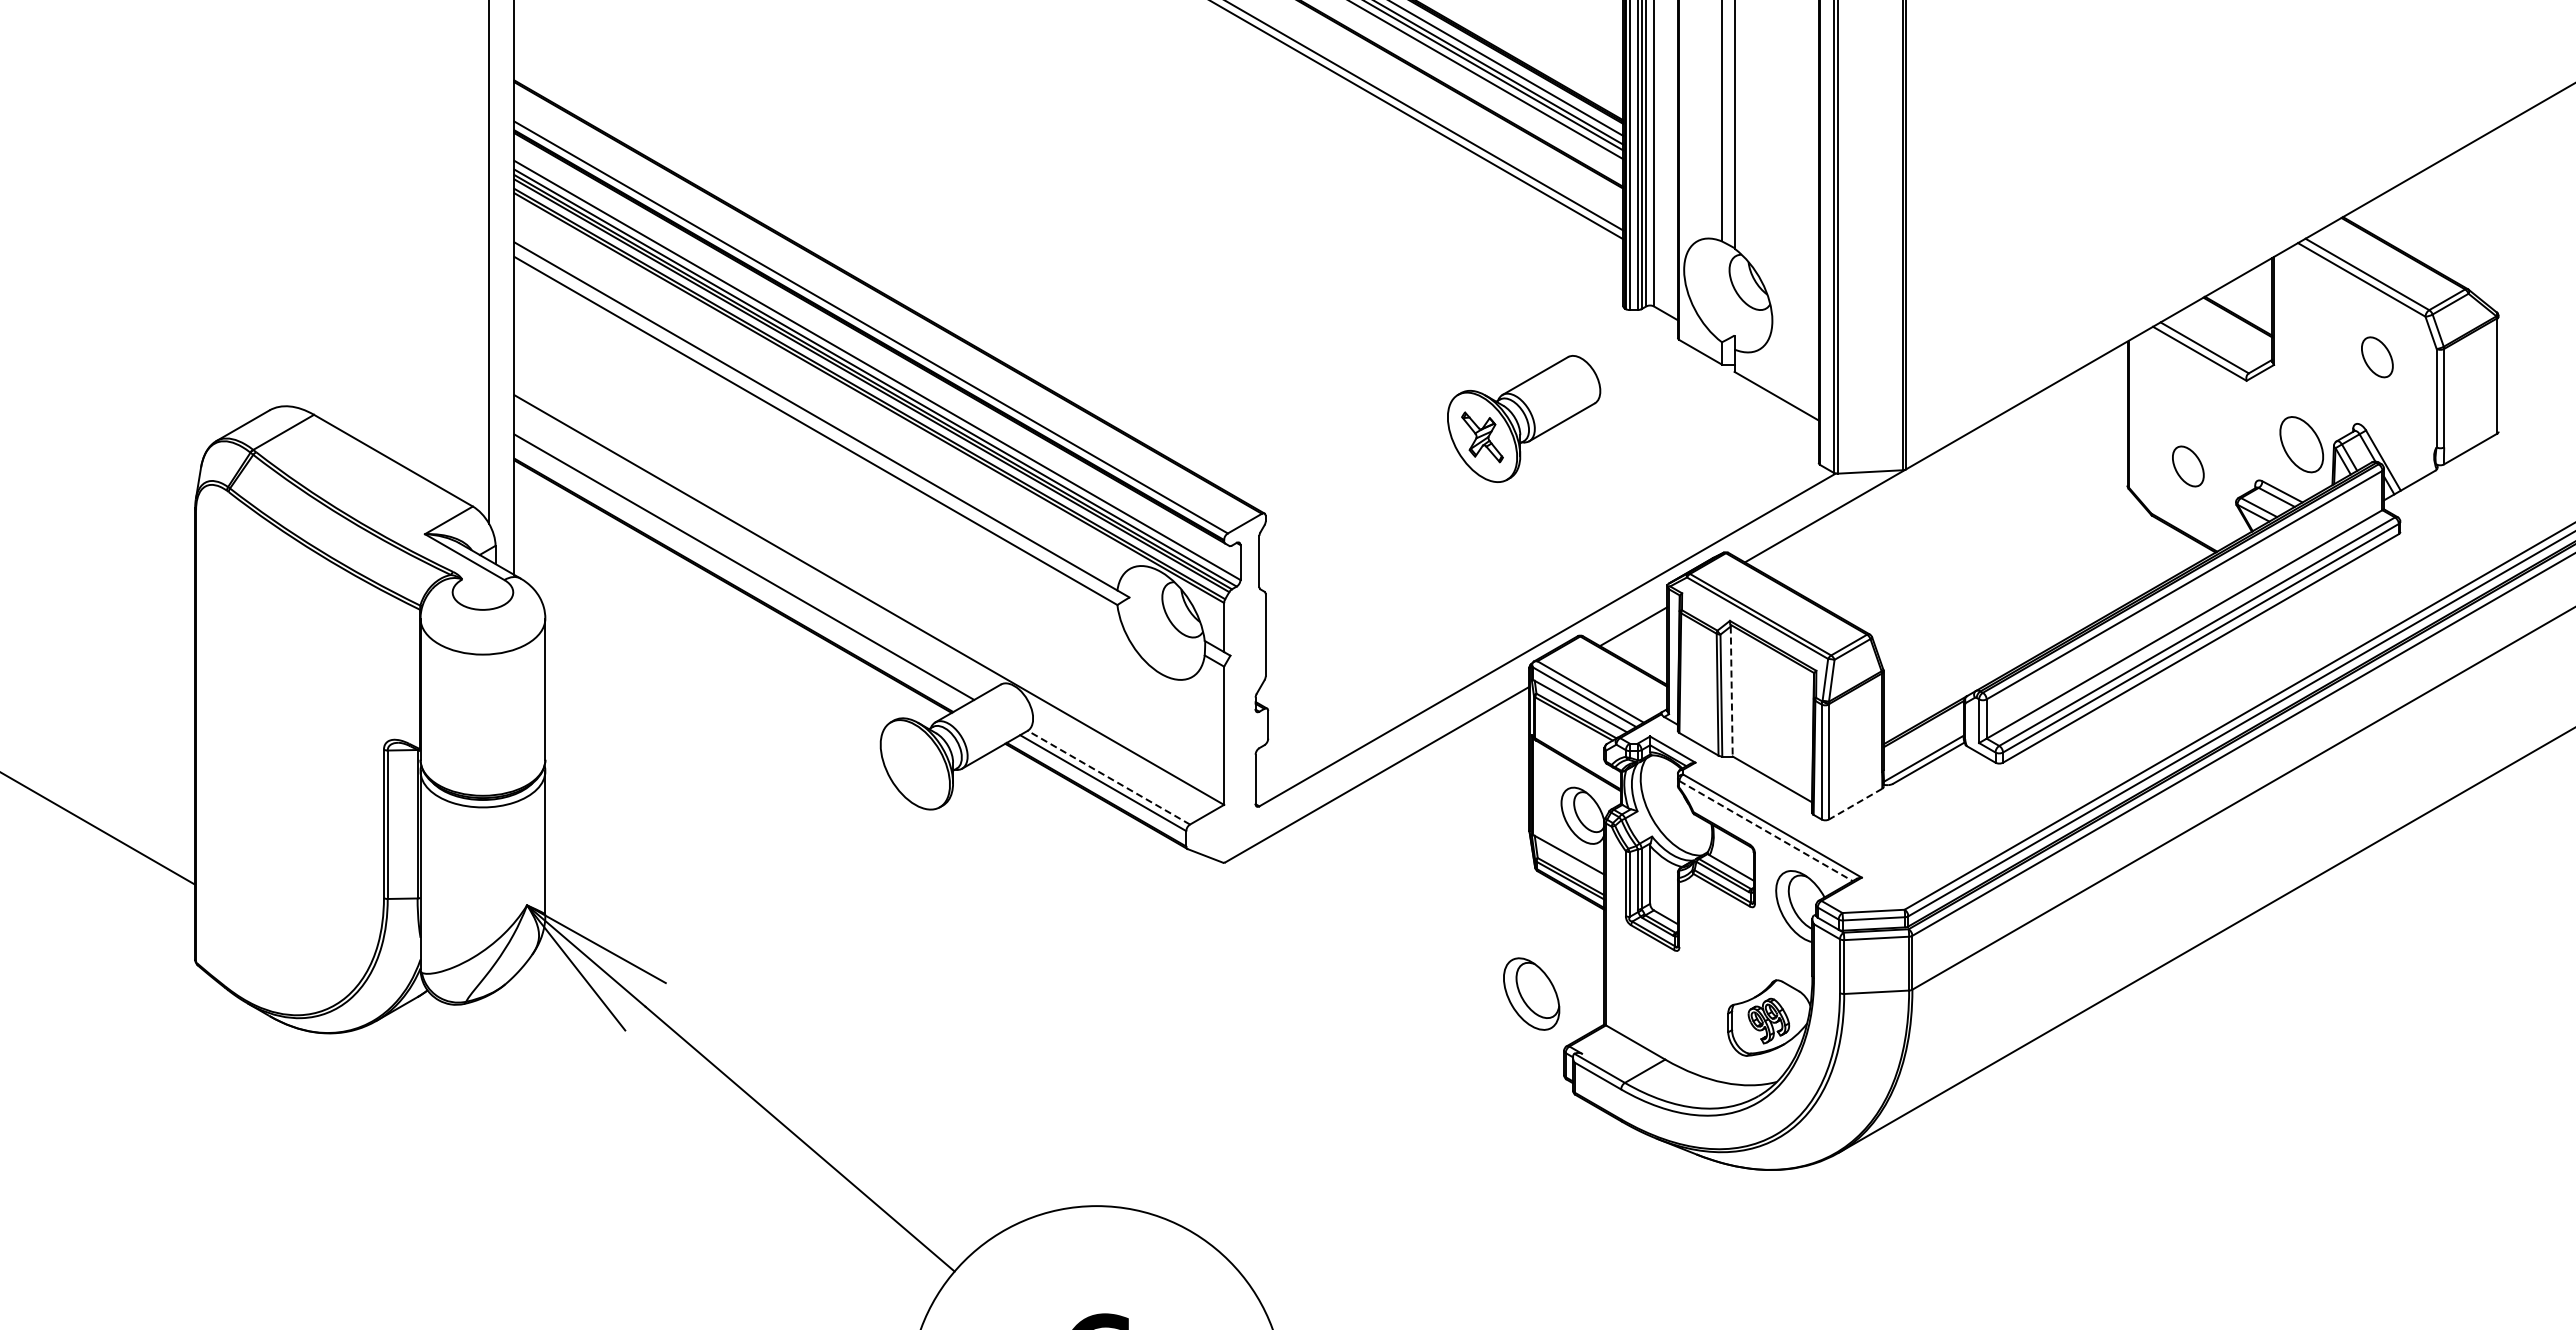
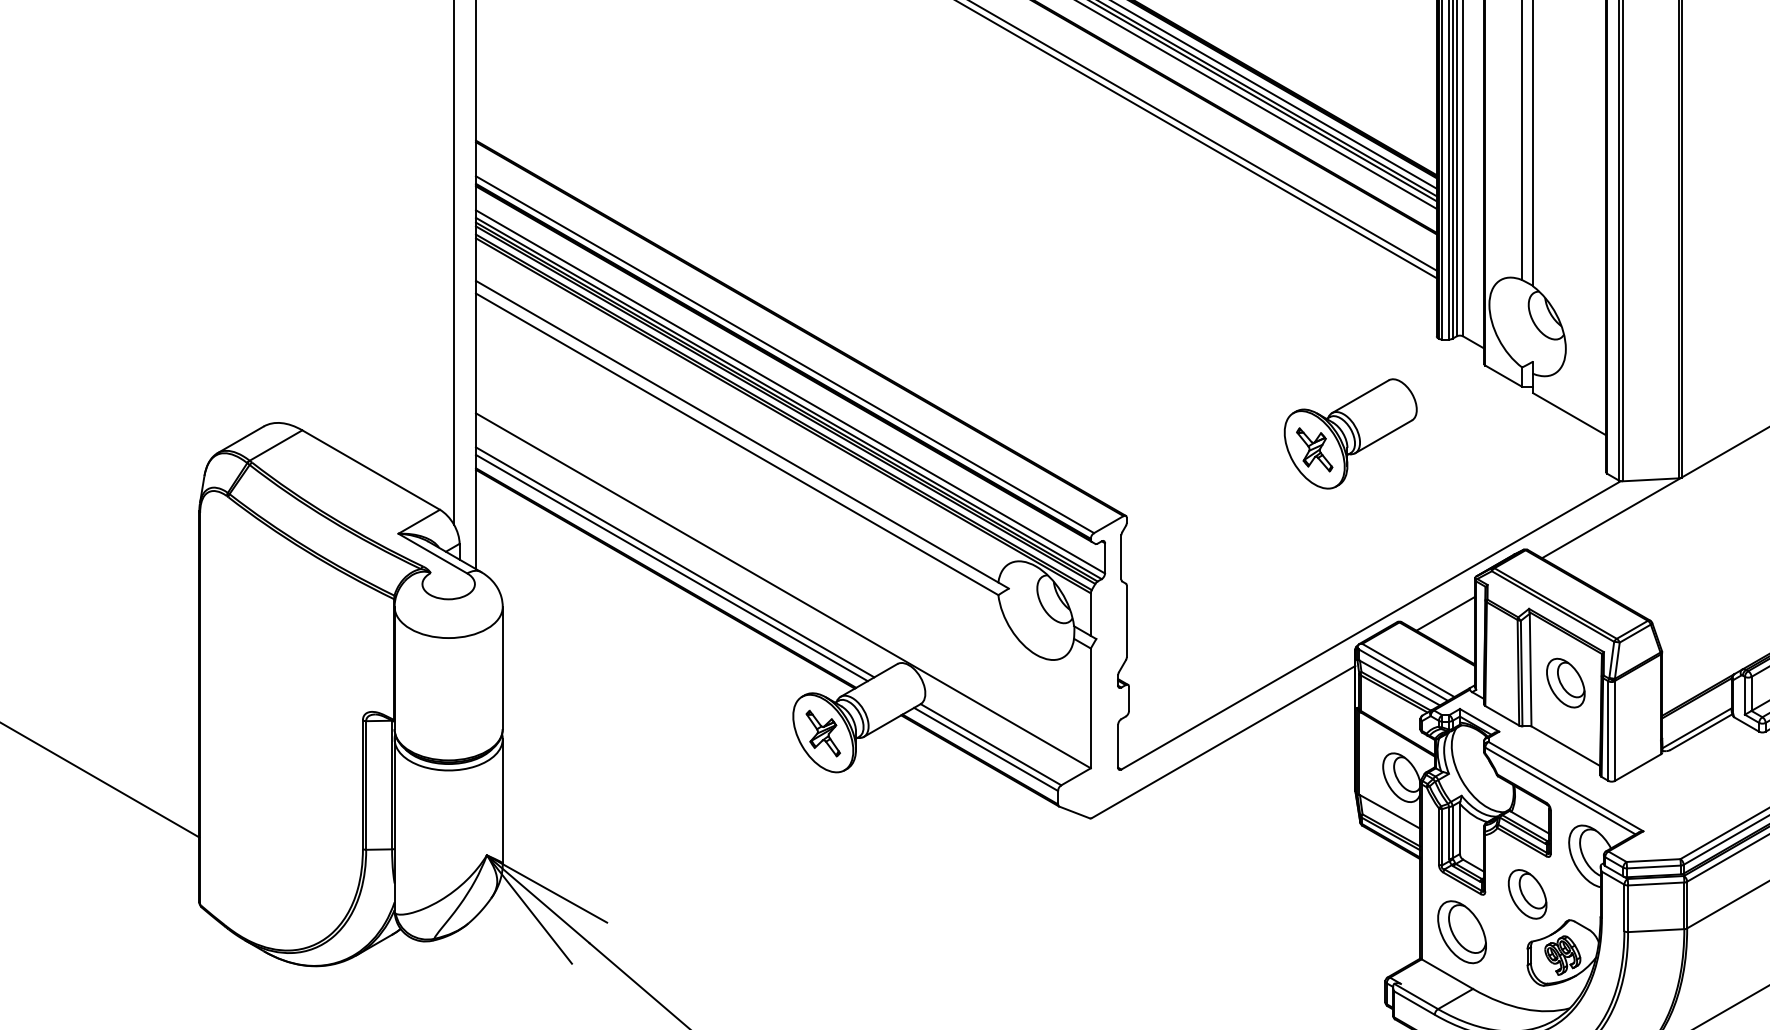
line: (740, 573) -> (671, 567), added
line: (1731, 691) -> (1530, 670), dashed -> solid
part: (1771, 706) -> (1565, 683), added
part: (915, 764) -> (823, 733), added
line: (1108, 777) -> (990, 744), dashed -> solid
line: (1855, 804) -> (1637, 767), dashed -> solid
line: (1766, 831) -> (1560, 791), dashed -> solid
part: (1727, 950) -> (1526, 894), added
part: (1531, 993) -> (1461, 931), moved

